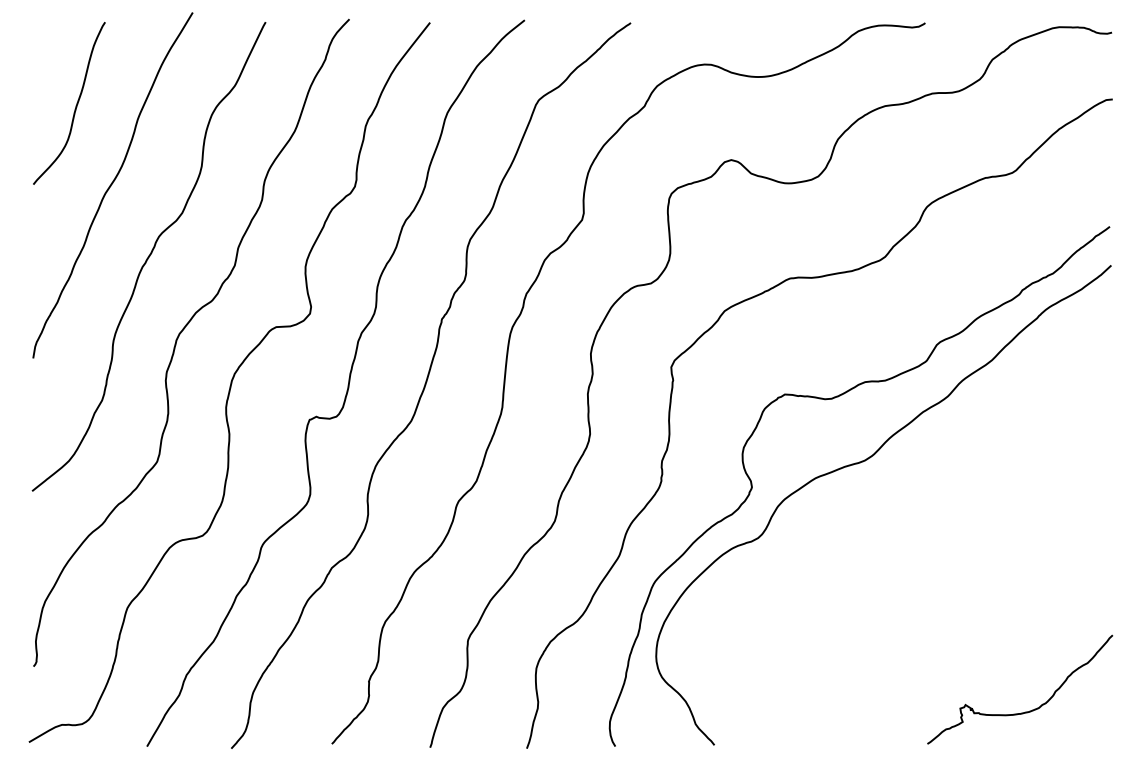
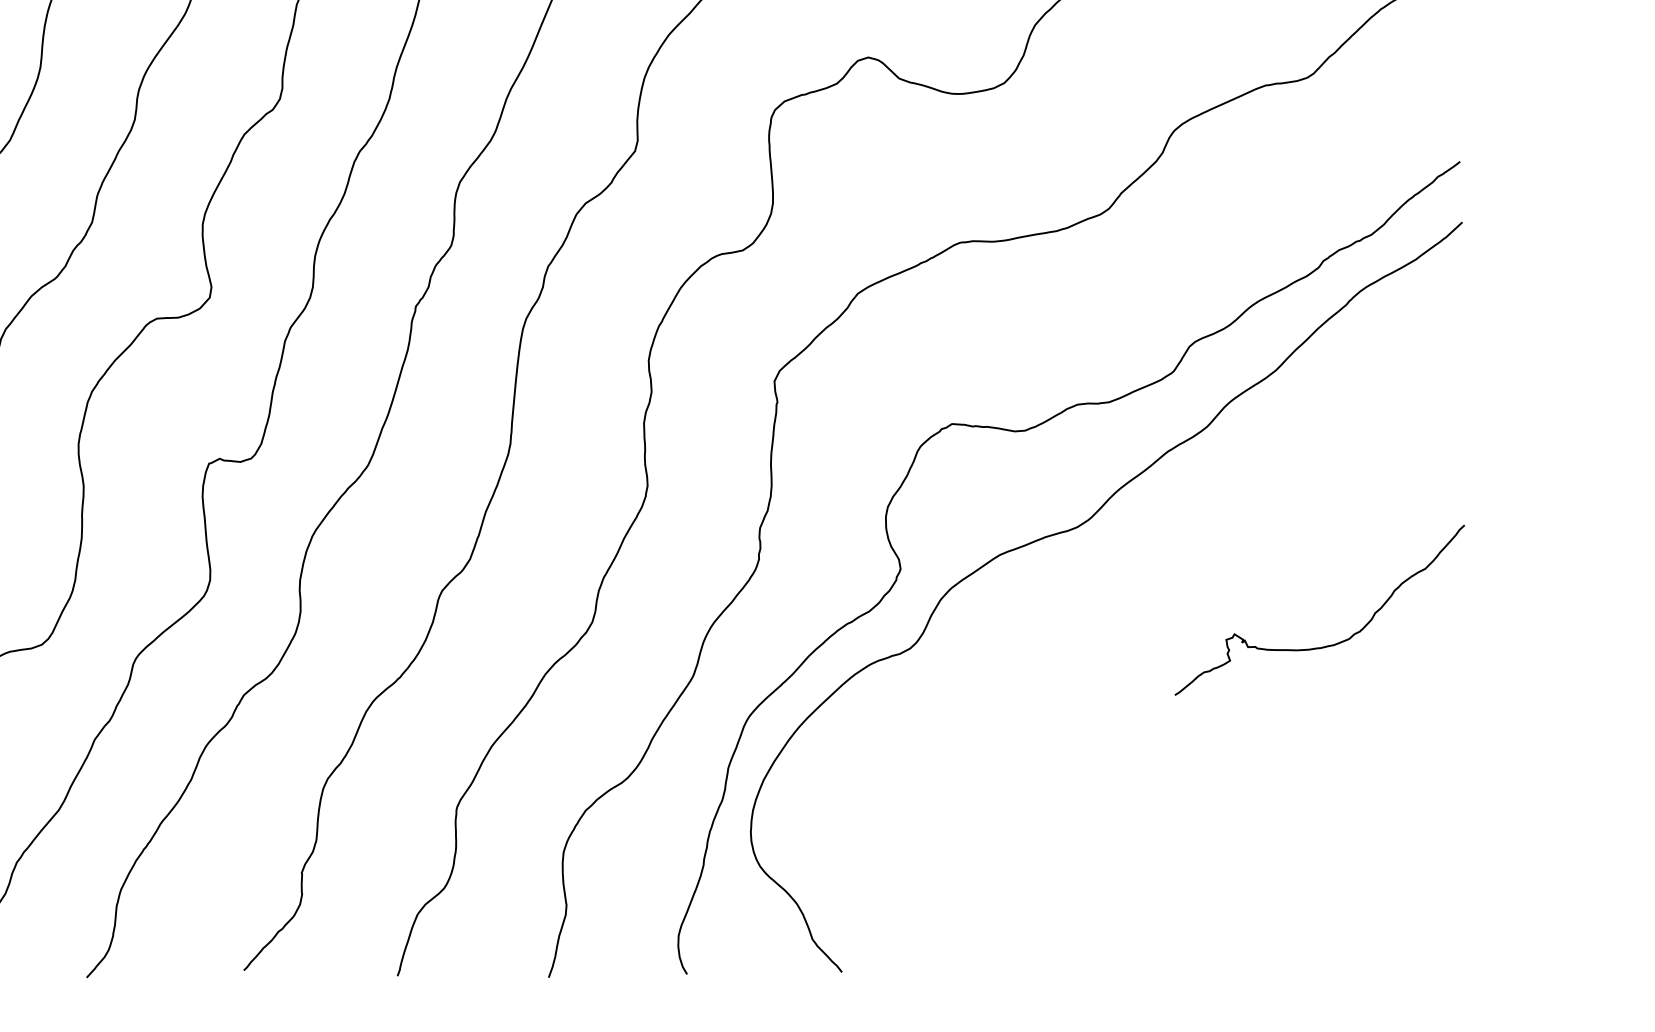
curve: (1025, 711) -> (1328, 644), moved

